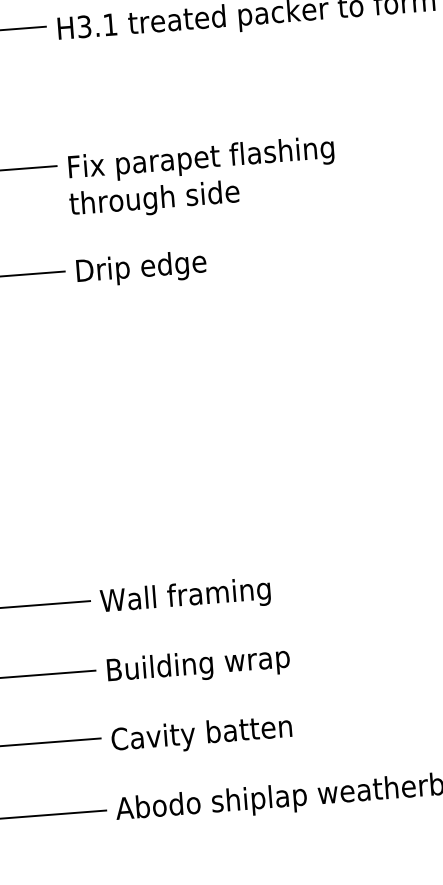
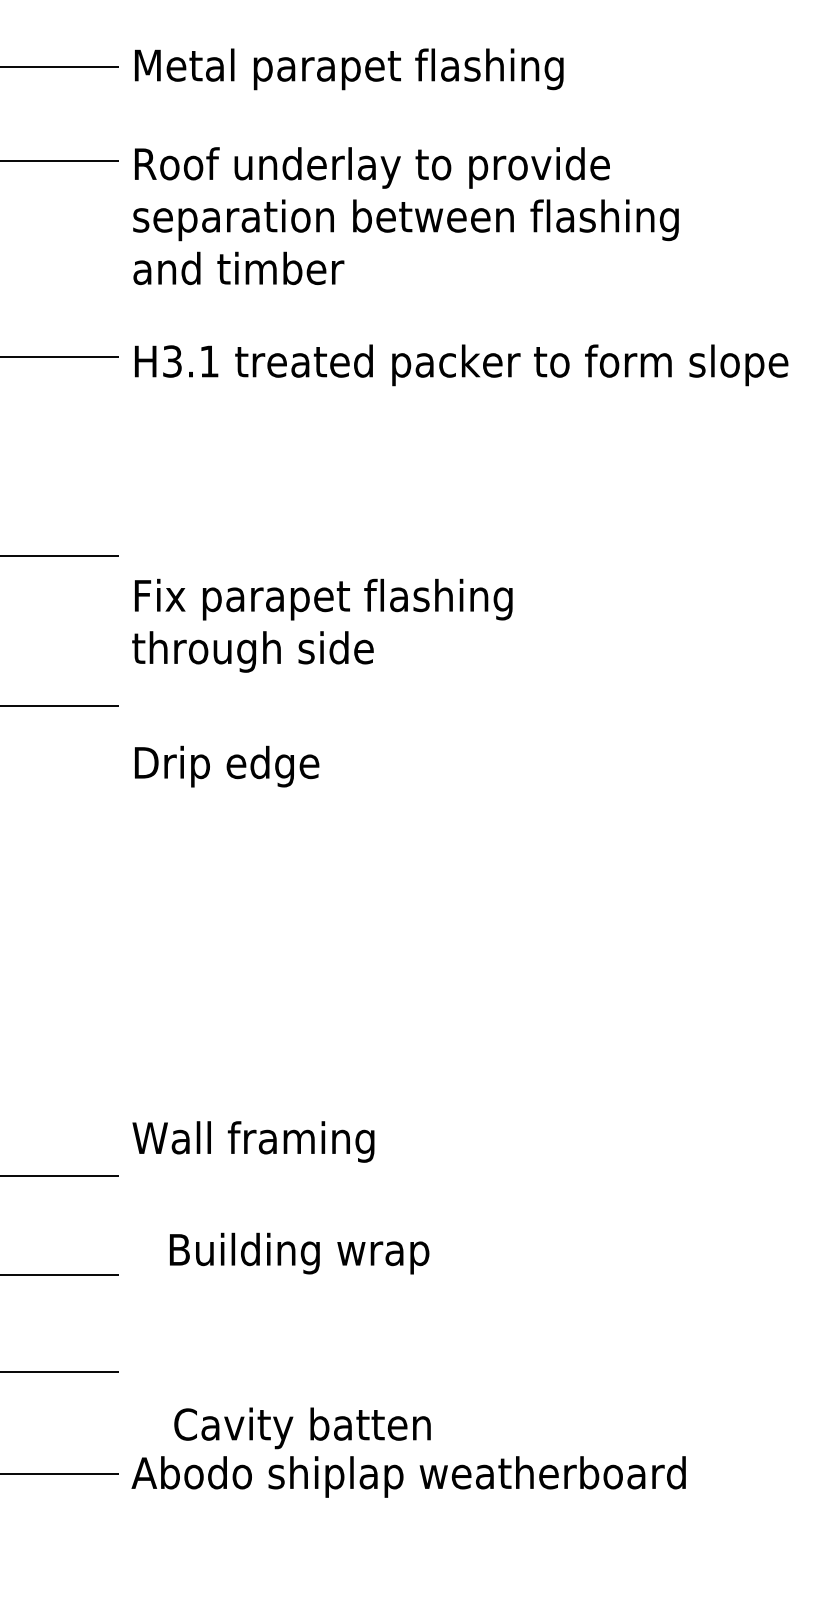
text: (201, 177) -> (322, 625), moved
text: (141, 268) -> (227, 766), moved
text: (185, 597) -> (253, 1141), moved
text: (198, 665) -> (299, 1253), moved
text: (201, 735) -> (302, 1428), moved

